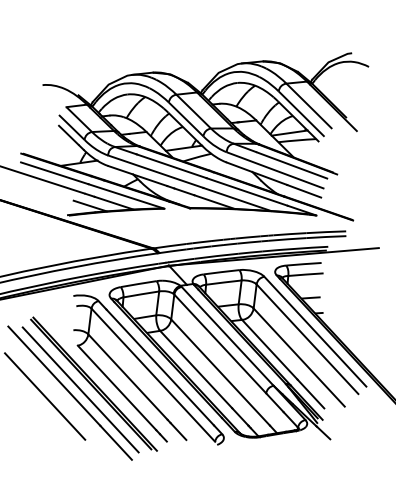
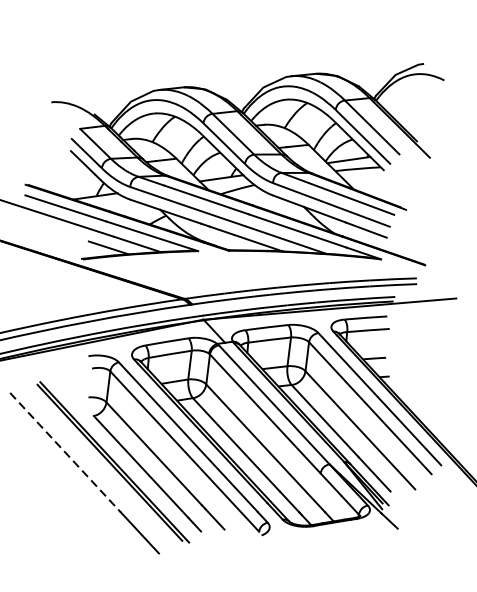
line: (54, 376) -> (65, 453), solid -> dashed
line: (80, 389) -> (97, 468), removed
line: (45, 396) -> (54, 477), removed

